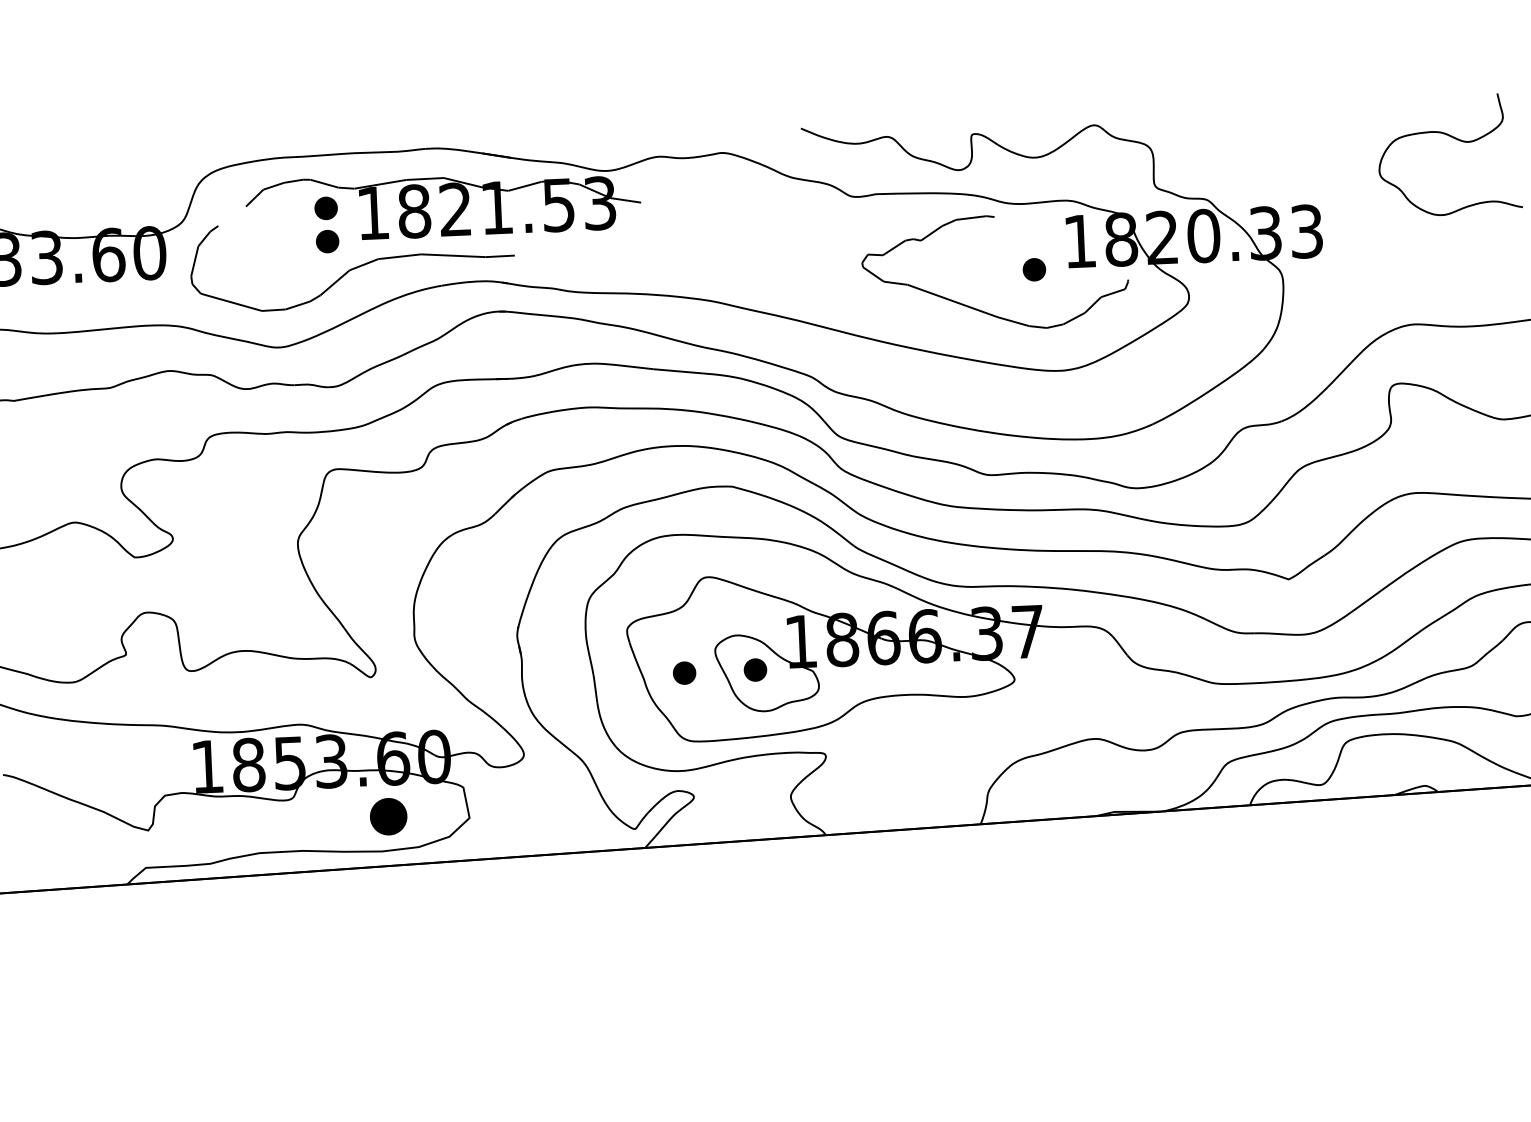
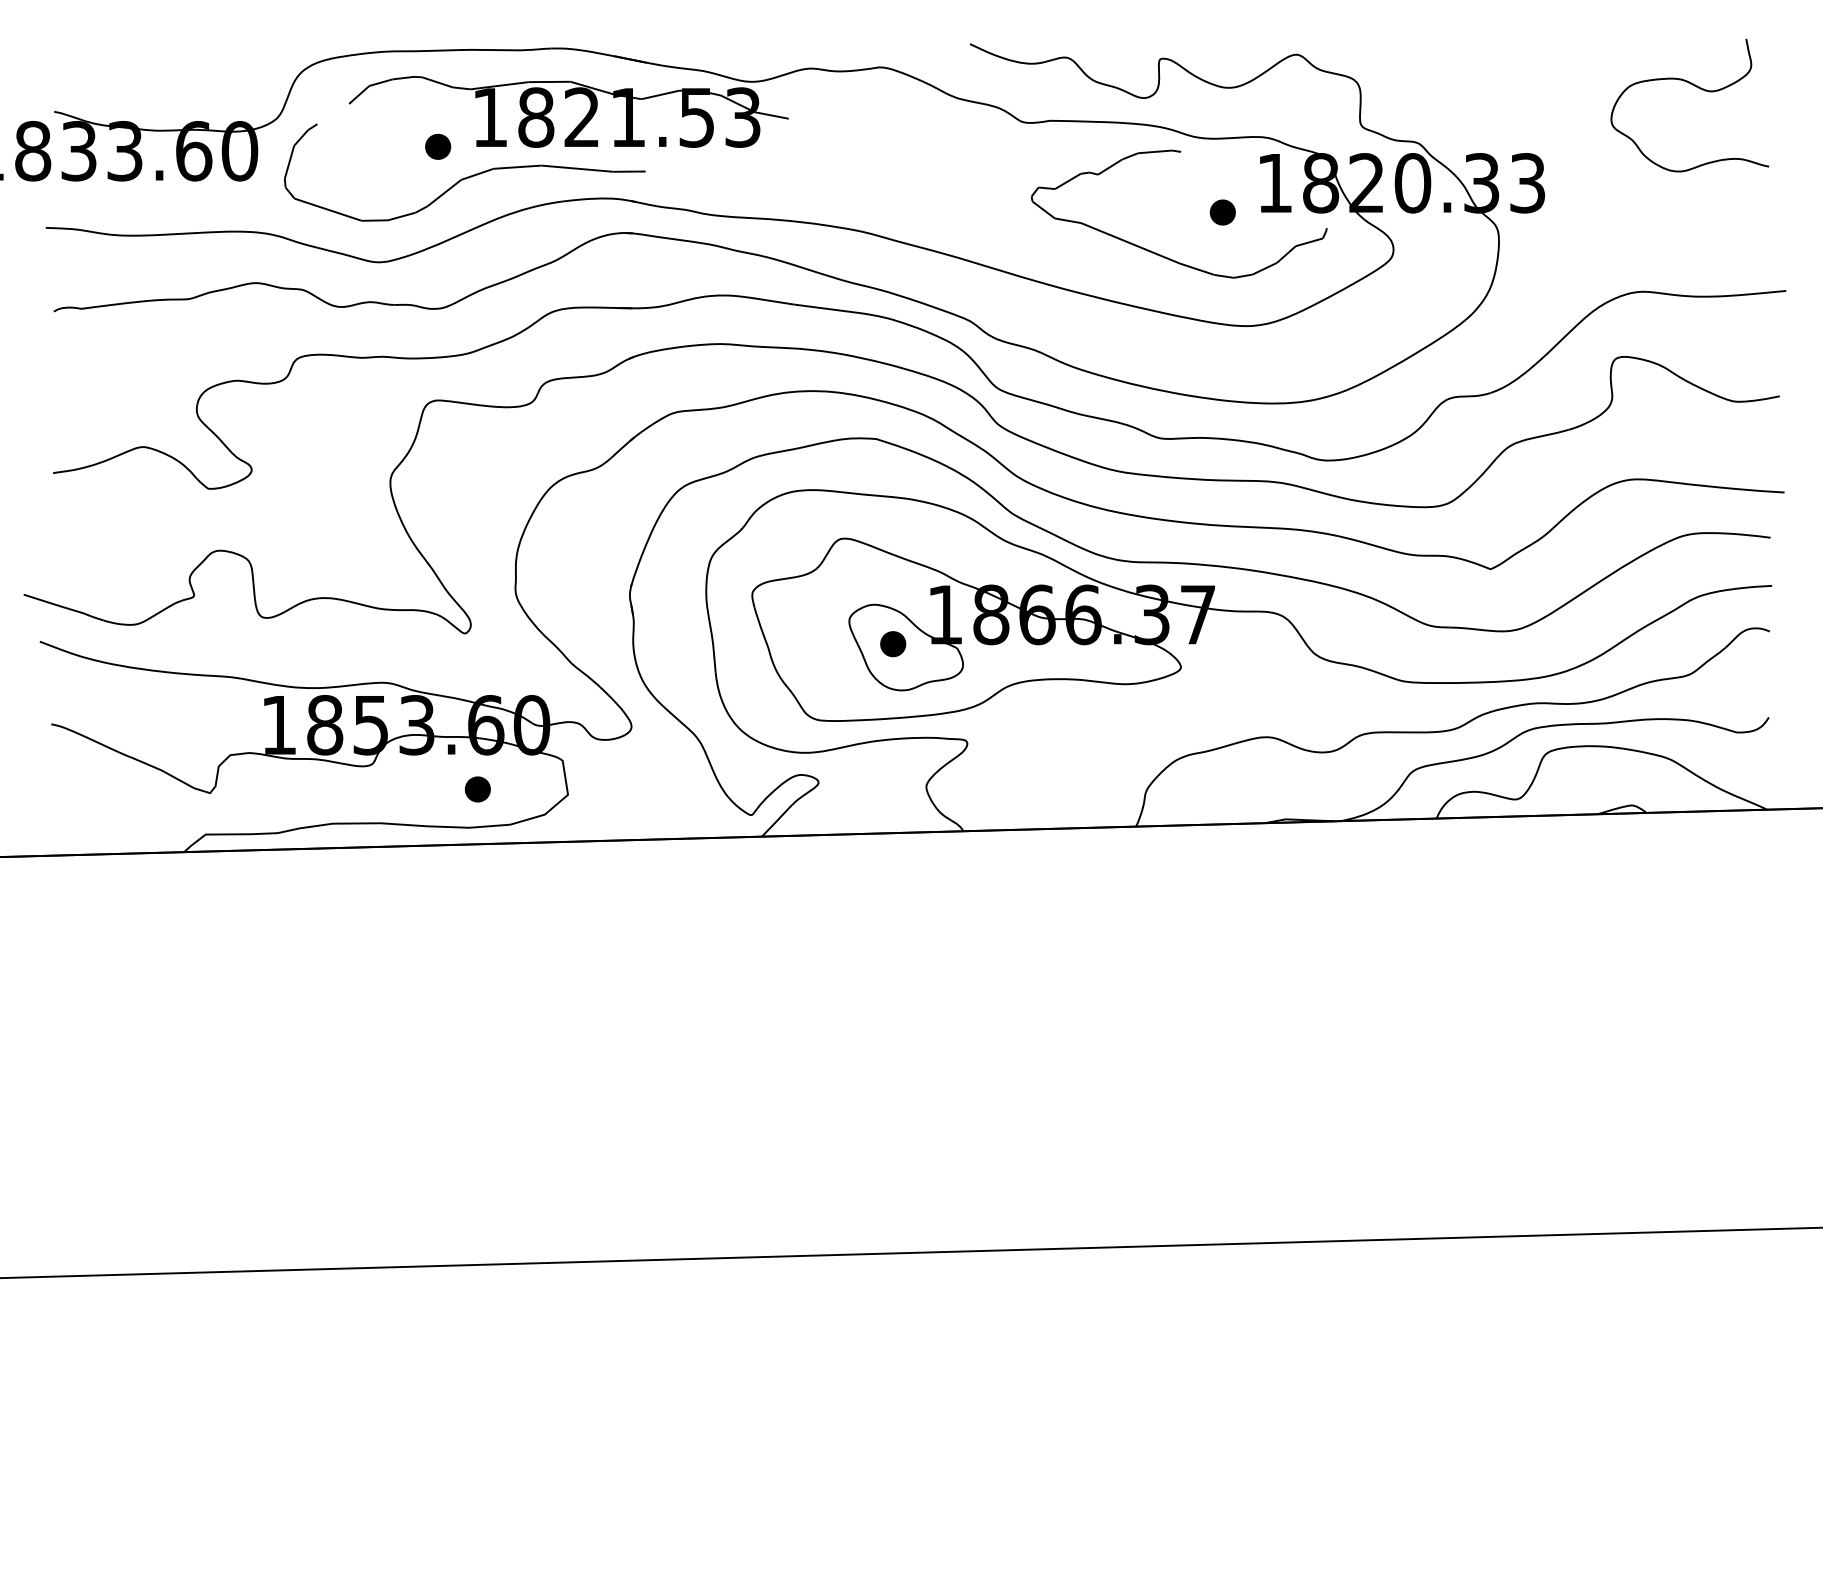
part: (326, 208) -> (438, 109), removed
part: (684, 673) -> (814, 644), removed
part: (388, 816) -> (477, 789), size x0.62

